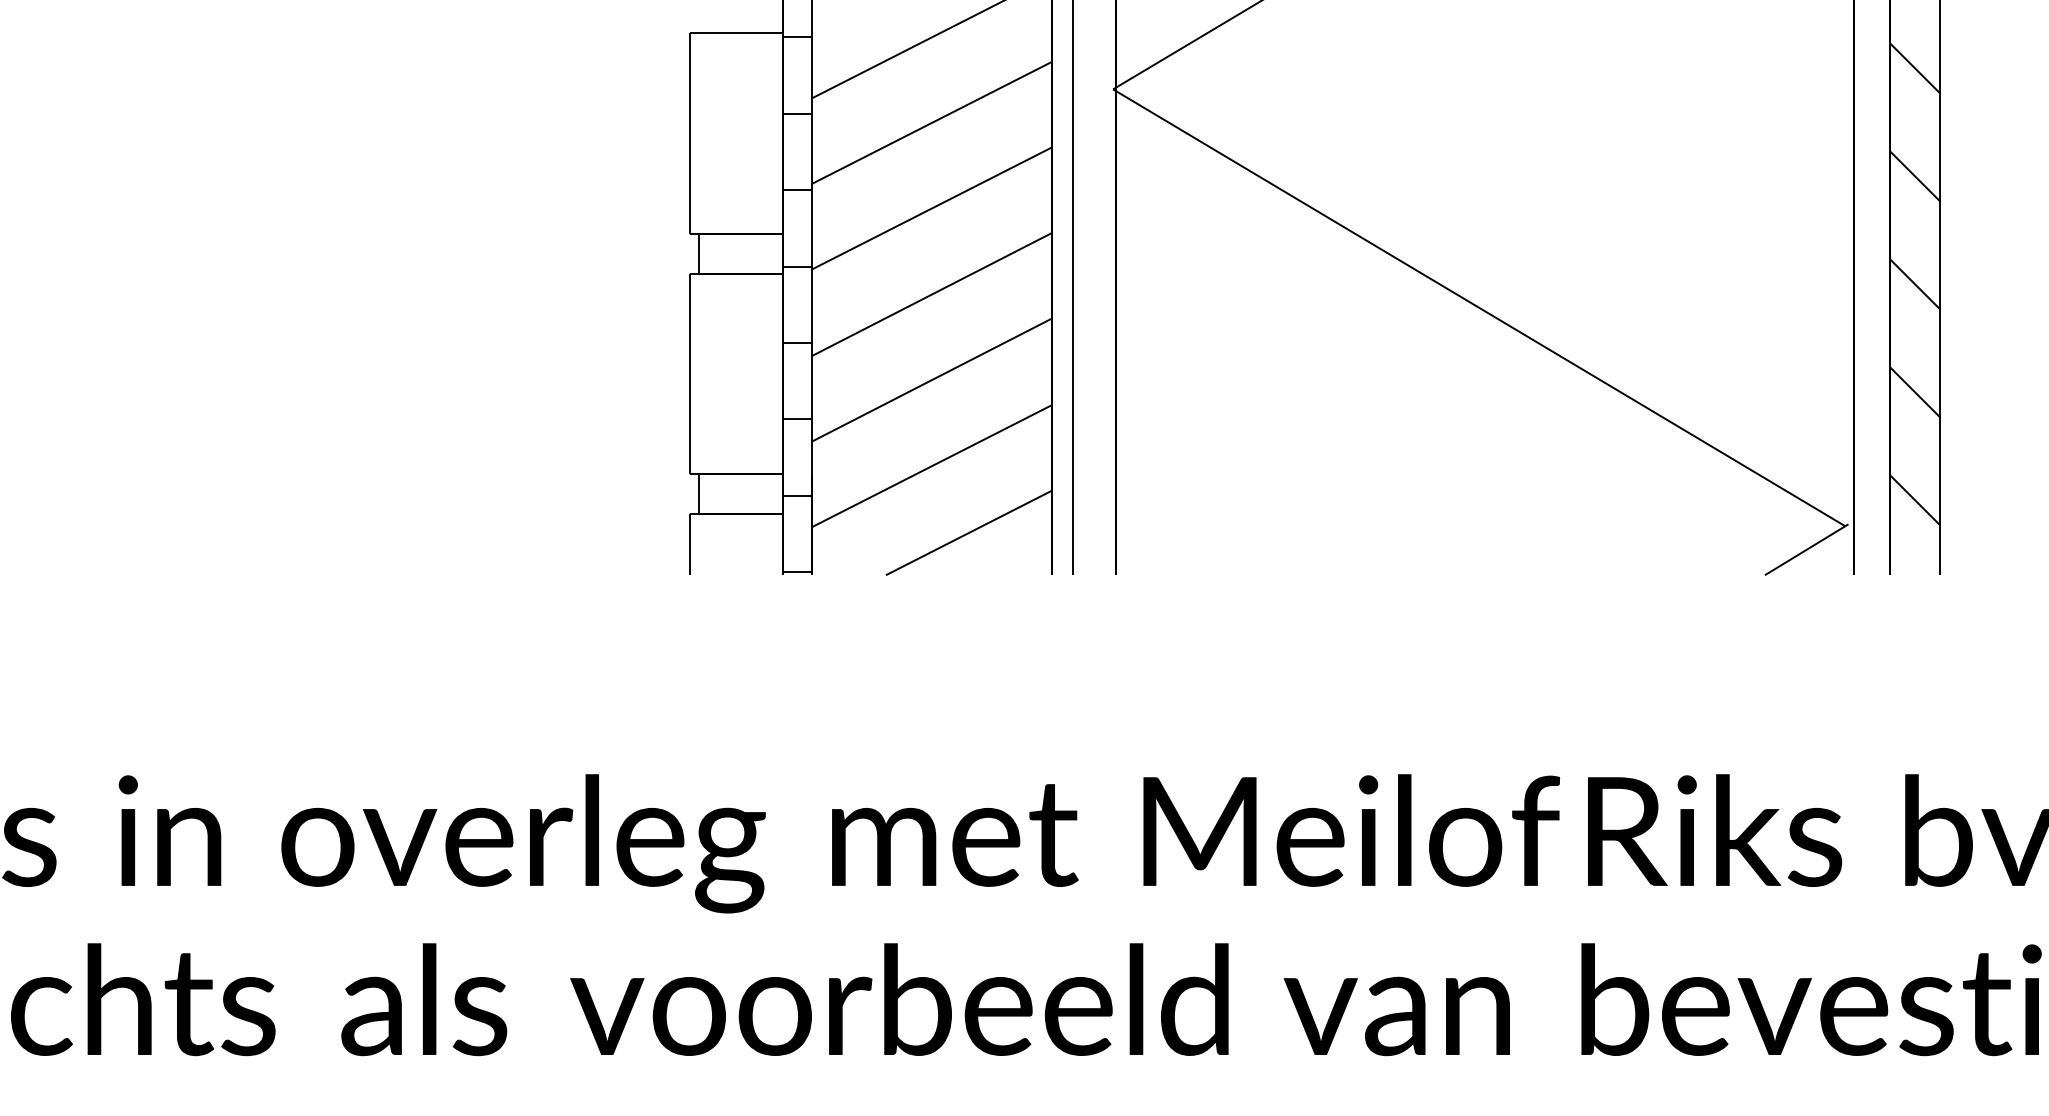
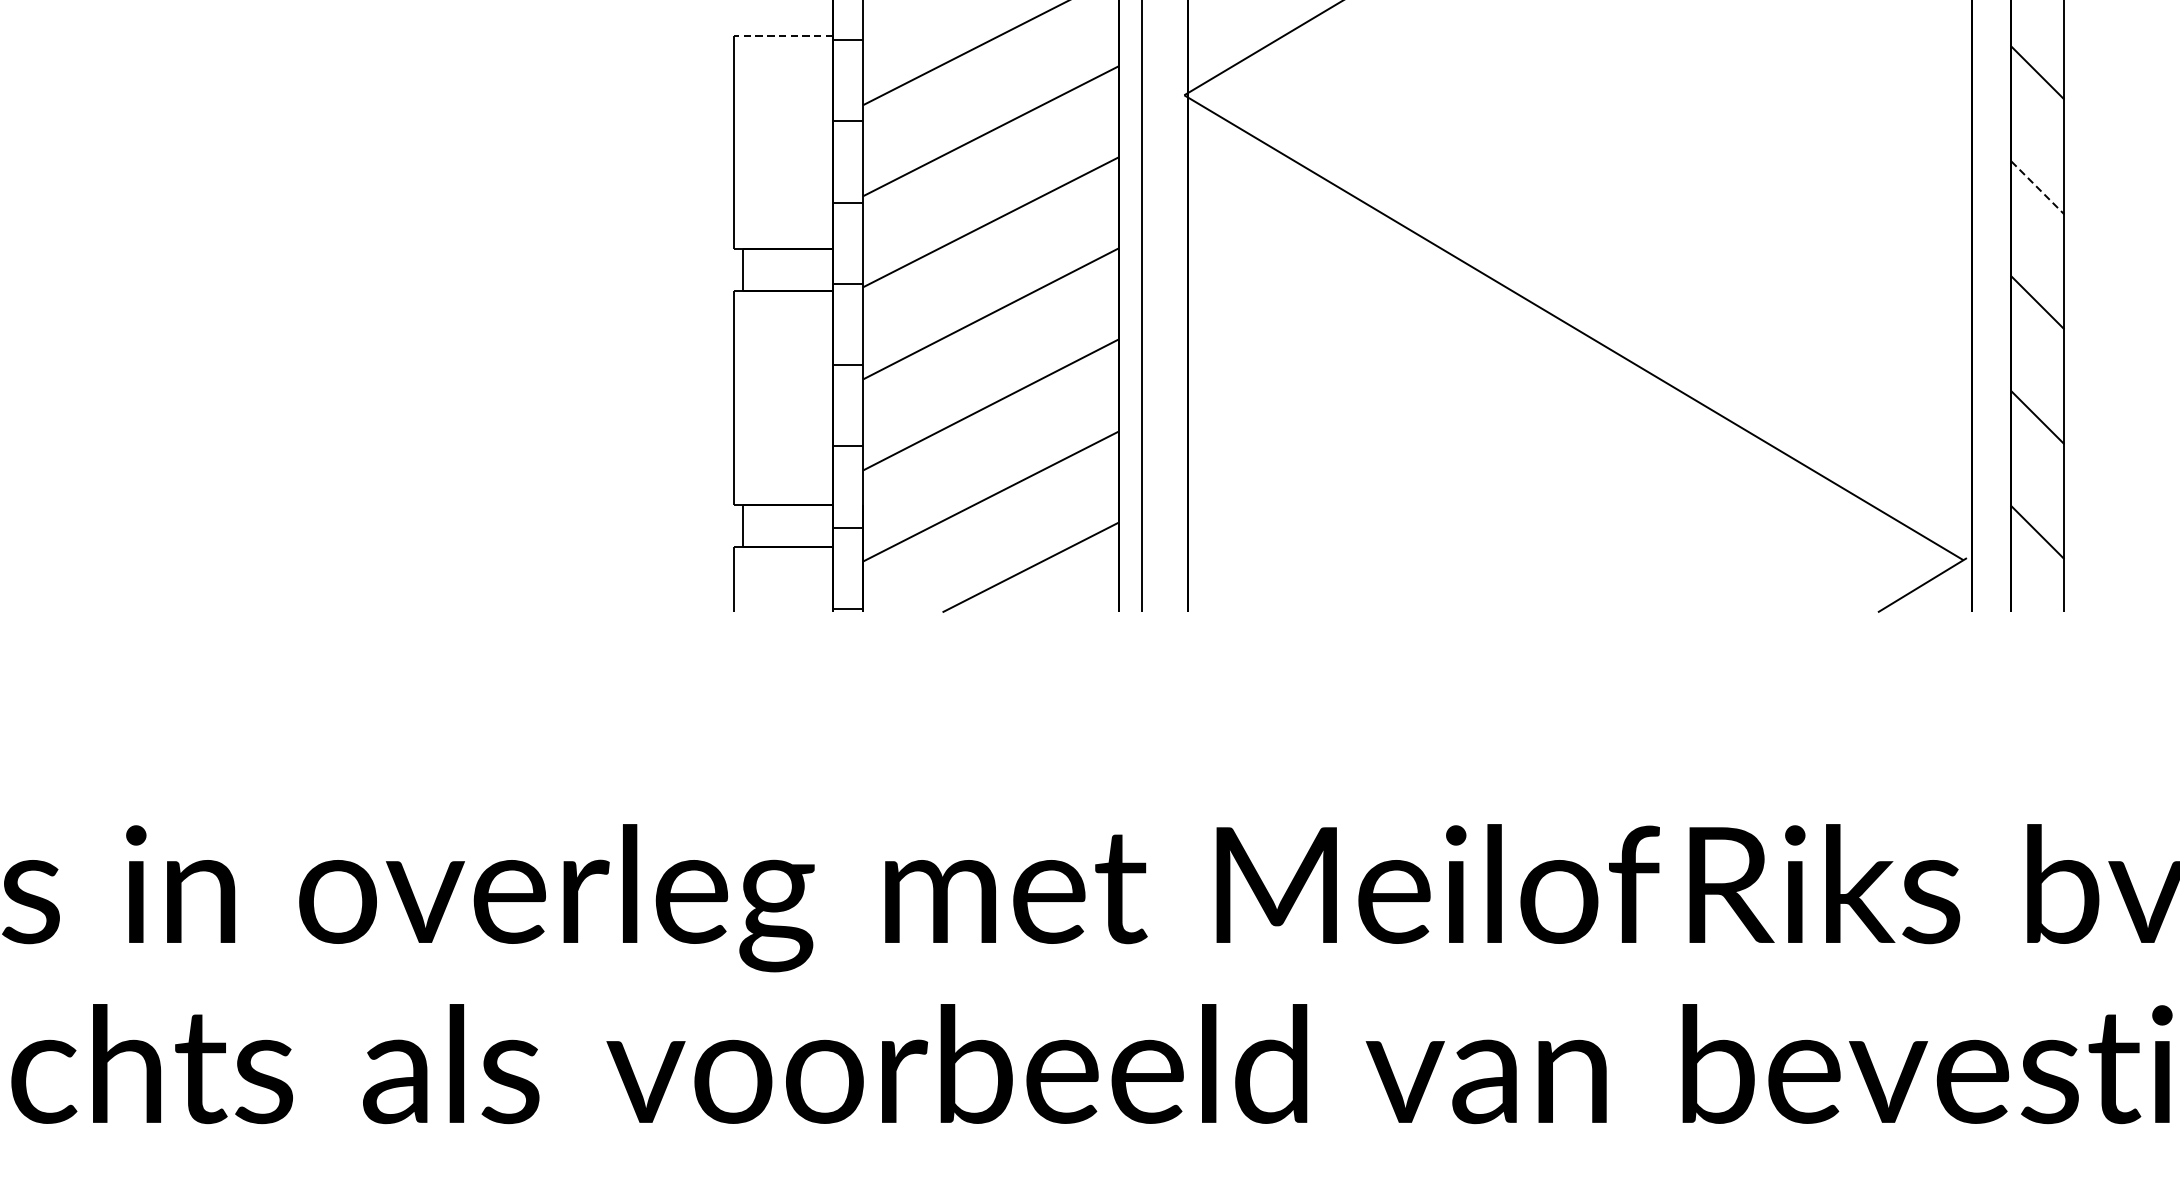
line: (735, 33) -> (782, 35), solid -> dashed
line: (1915, 176) -> (2038, 188), solid -> dashed

